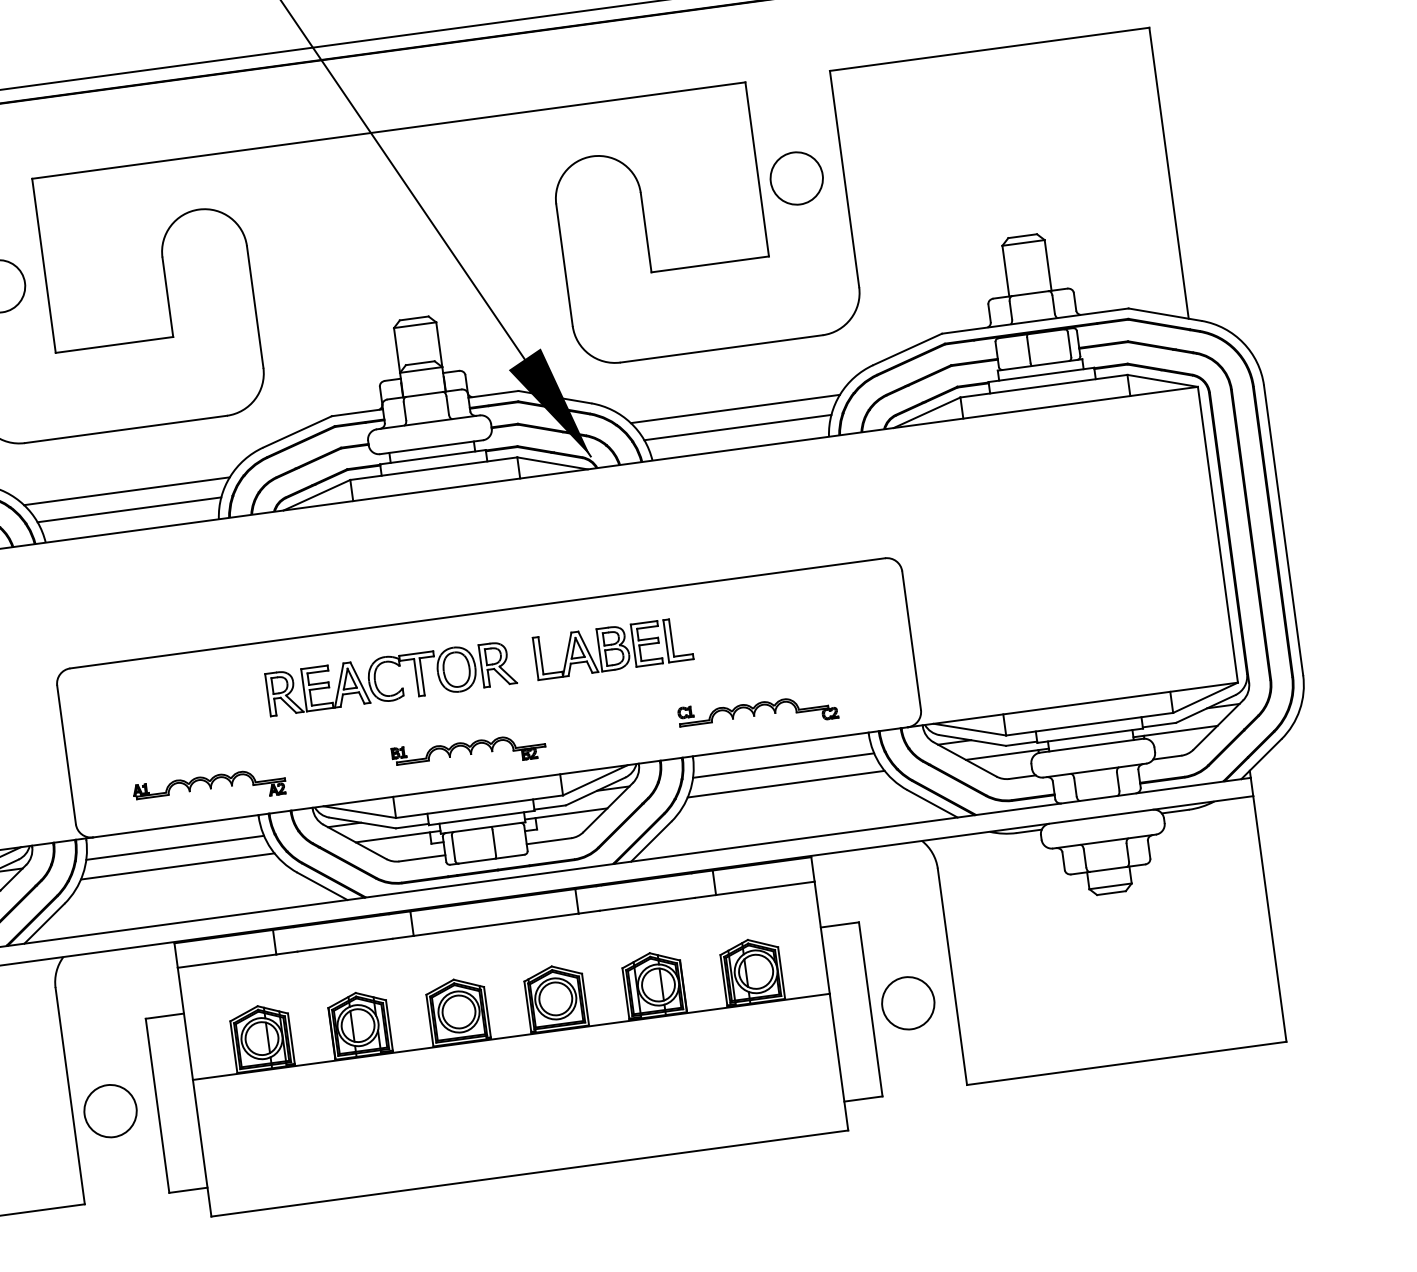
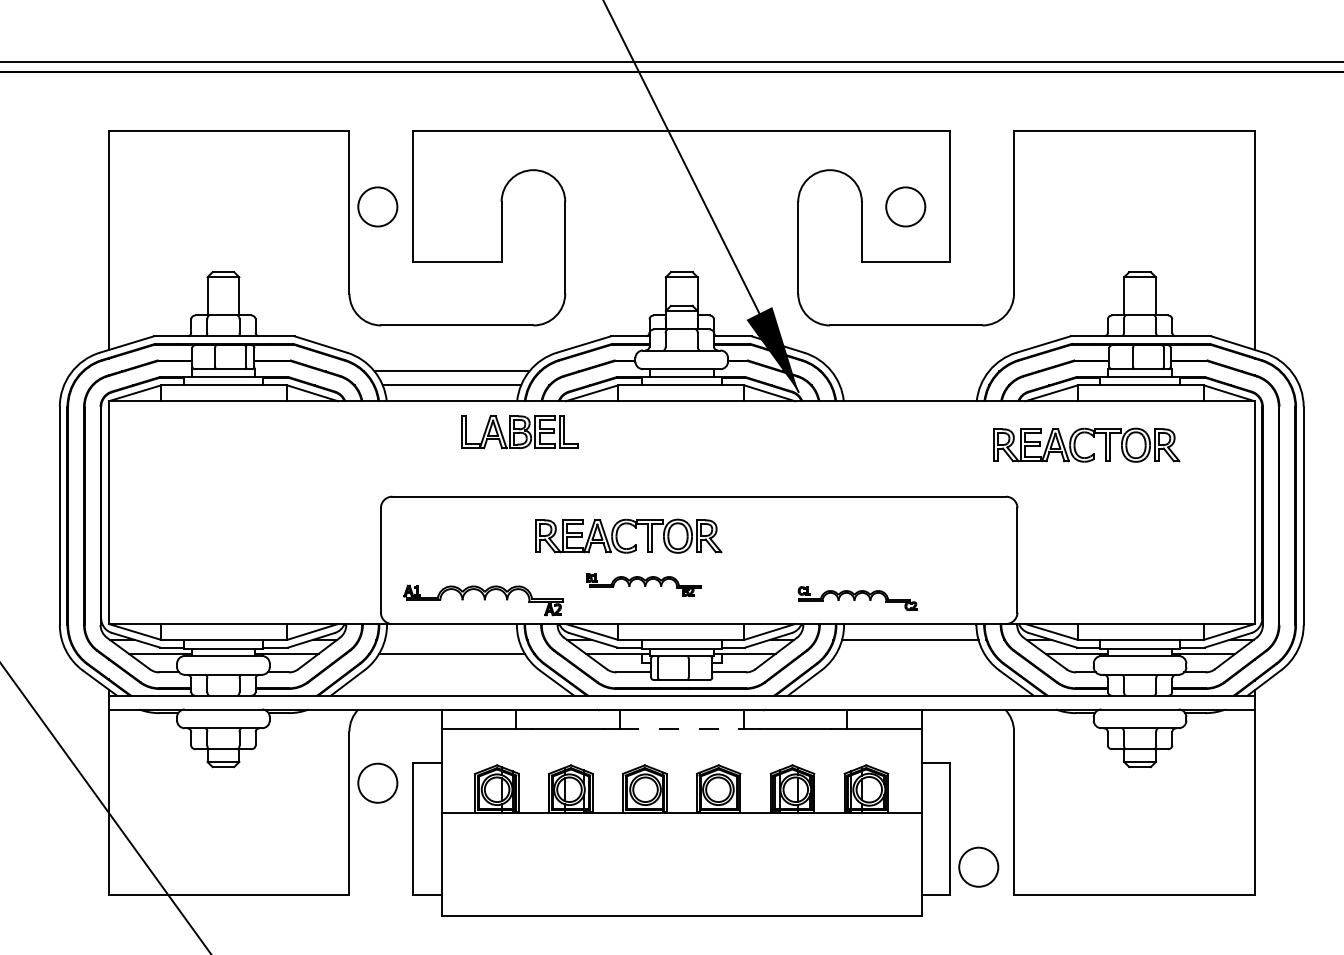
circle: (796, 177) -> (905, 206), moved
line: (735, 409) -> (910, 371), removed
line: (736, 427) -> (909, 385), removed
part: (986, 461) -> (1090, 435), added
part: (612, 648) -> (519, 432), moved
part: (757, 713) -> (857, 598), moved
part: (468, 752) -> (643, 584), moved
line: (786, 783) -> (910, 653), removed
part: (208, 788) -> (482, 599), size x1.4
line: (174, 847) -> (451, 639), removed
line: (497, 924) -> (682, 728), solid -> dashed
circle: (907, 1002) -> (978, 866), moved
circle: (109, 1110) -> (377, 782), moved

